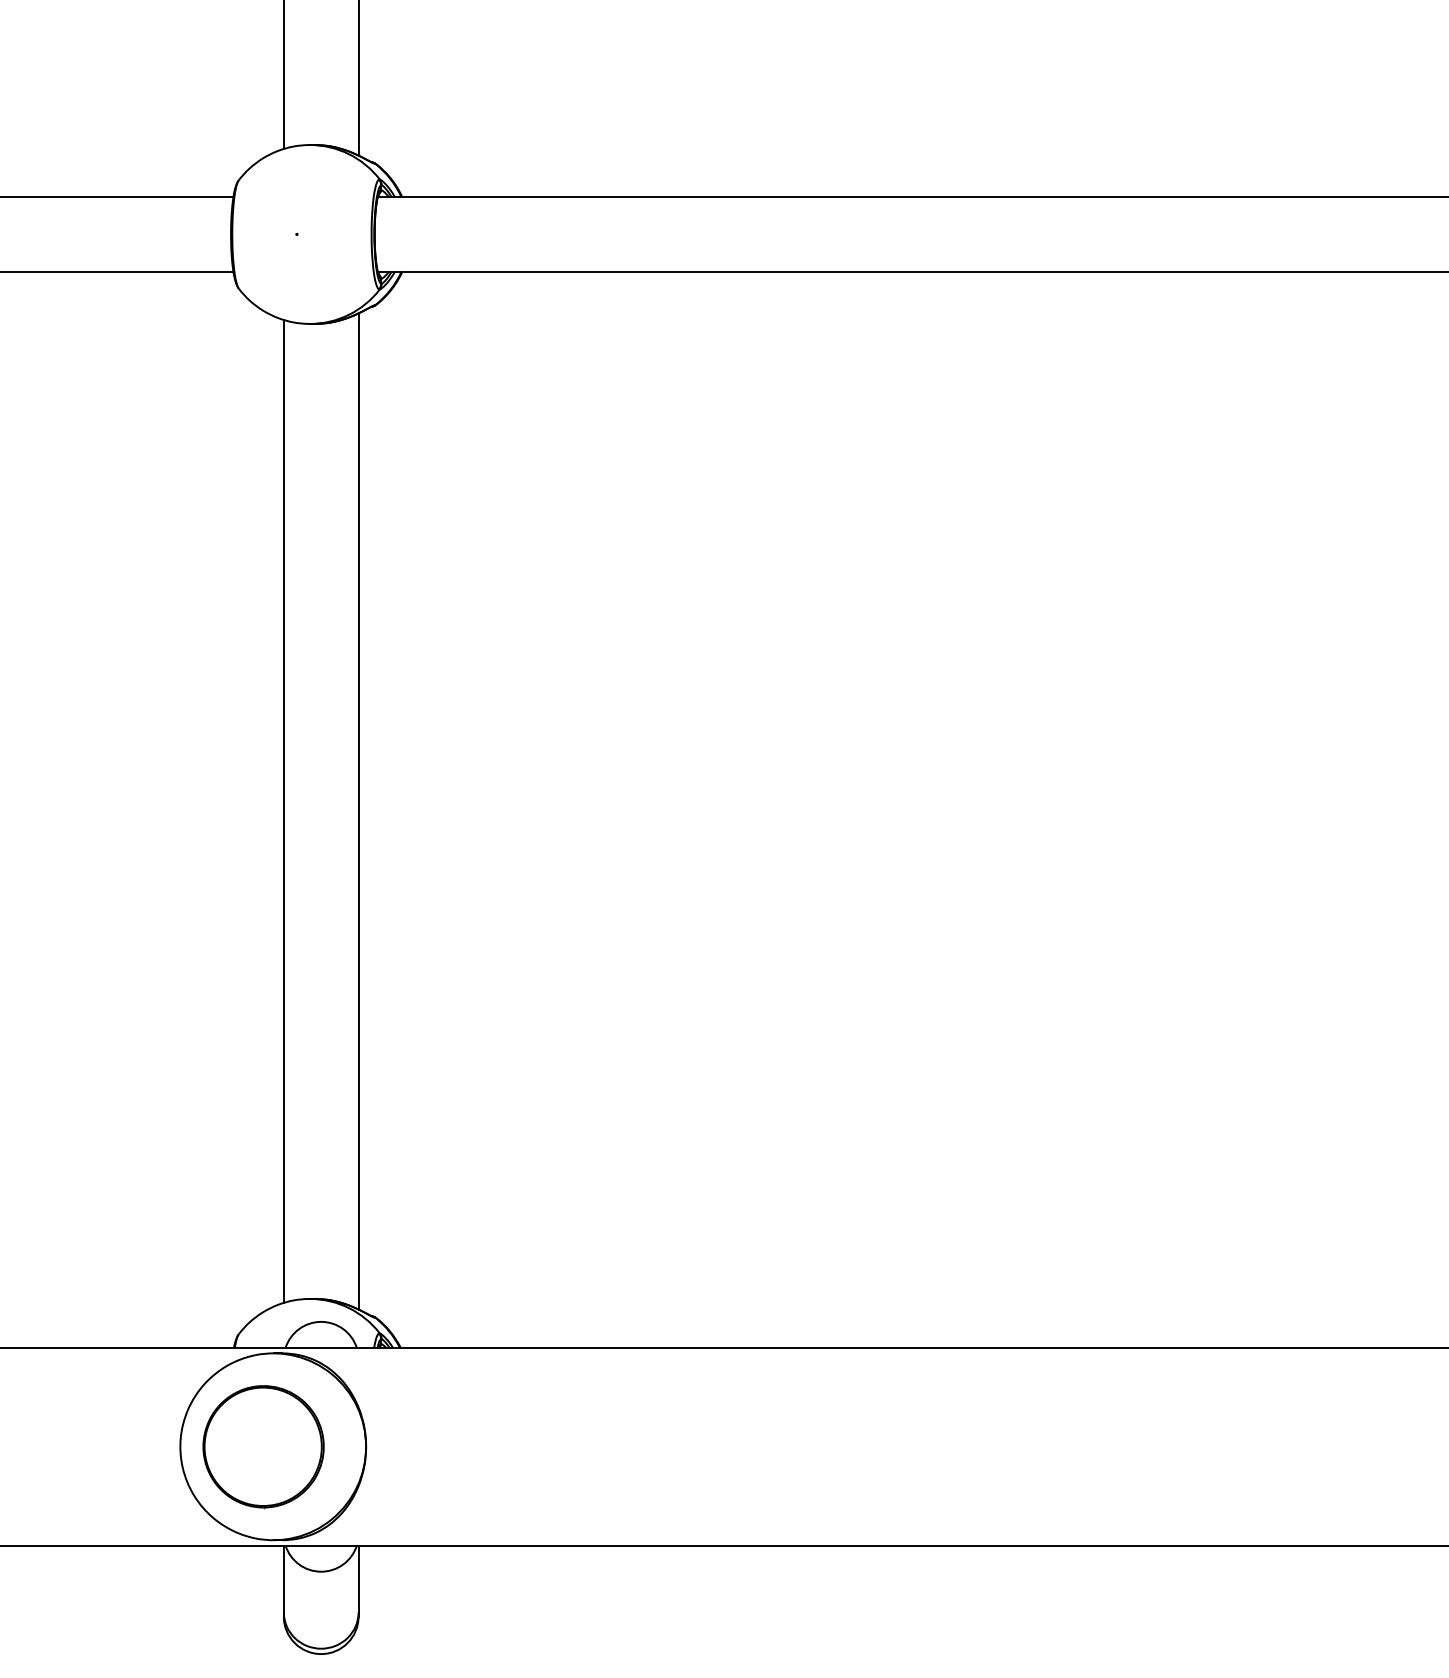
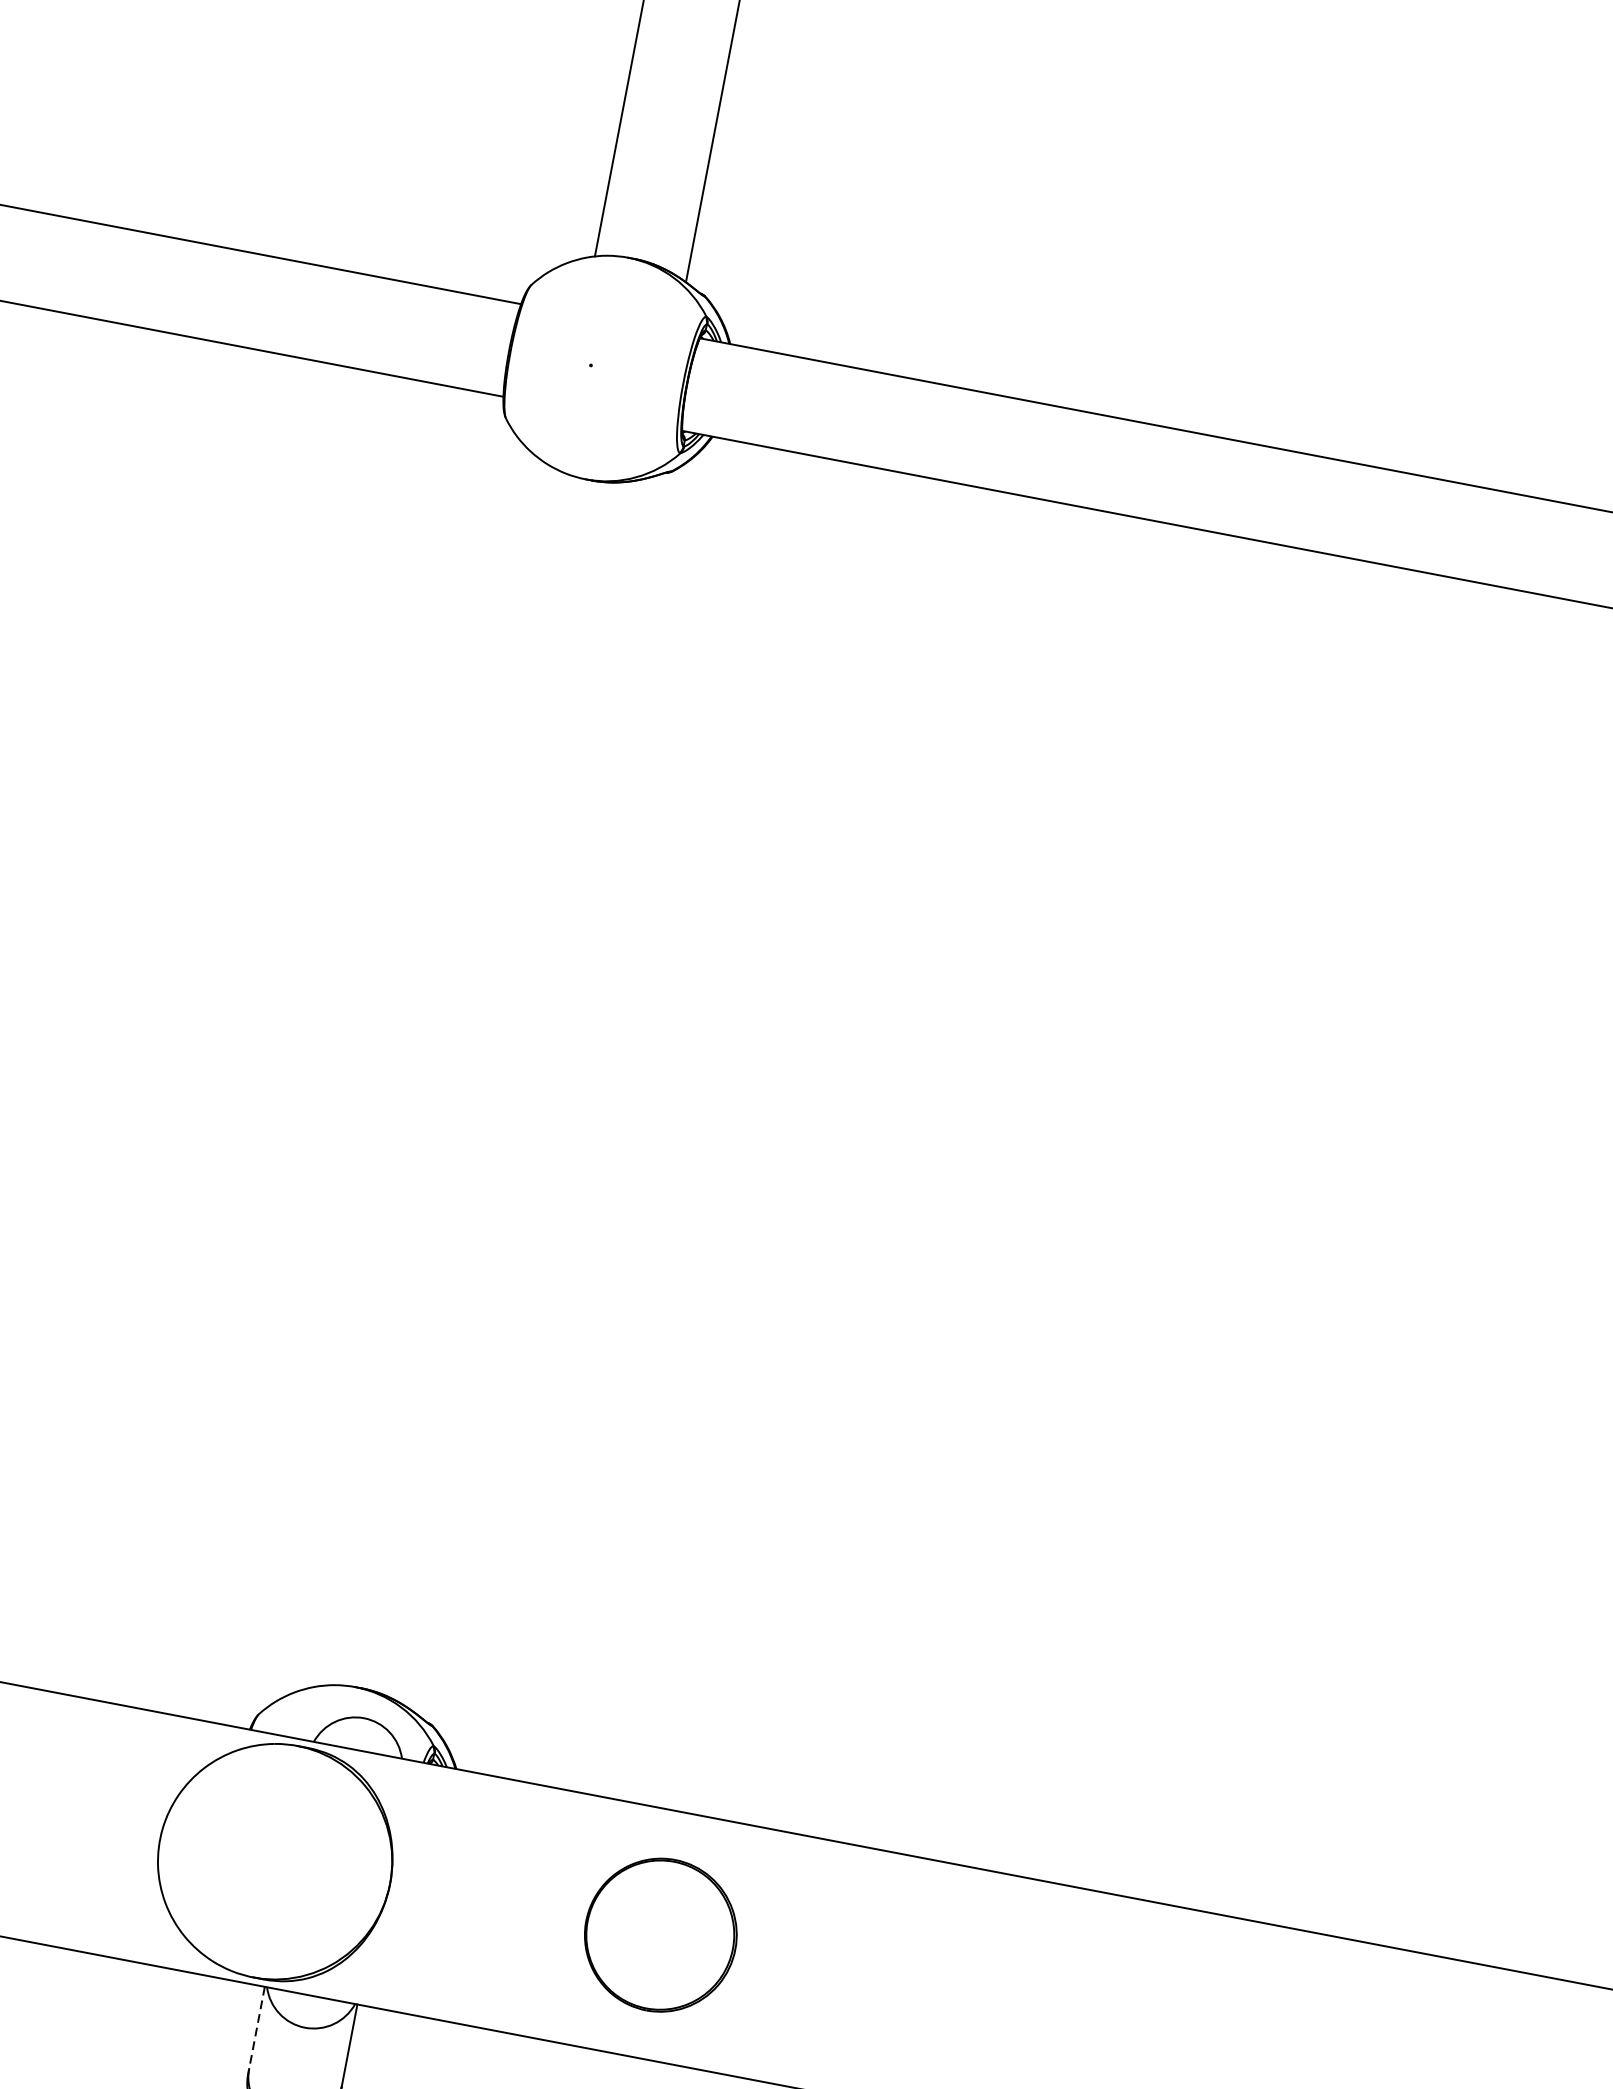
line: (283, 811) -> (437, 1077), removed
line: (358, 811) -> (530, 1094), removed
part: (263, 1447) -> (660, 1936), moved
line: (283, 1579) -> (256, 2028), solid -> dashed

